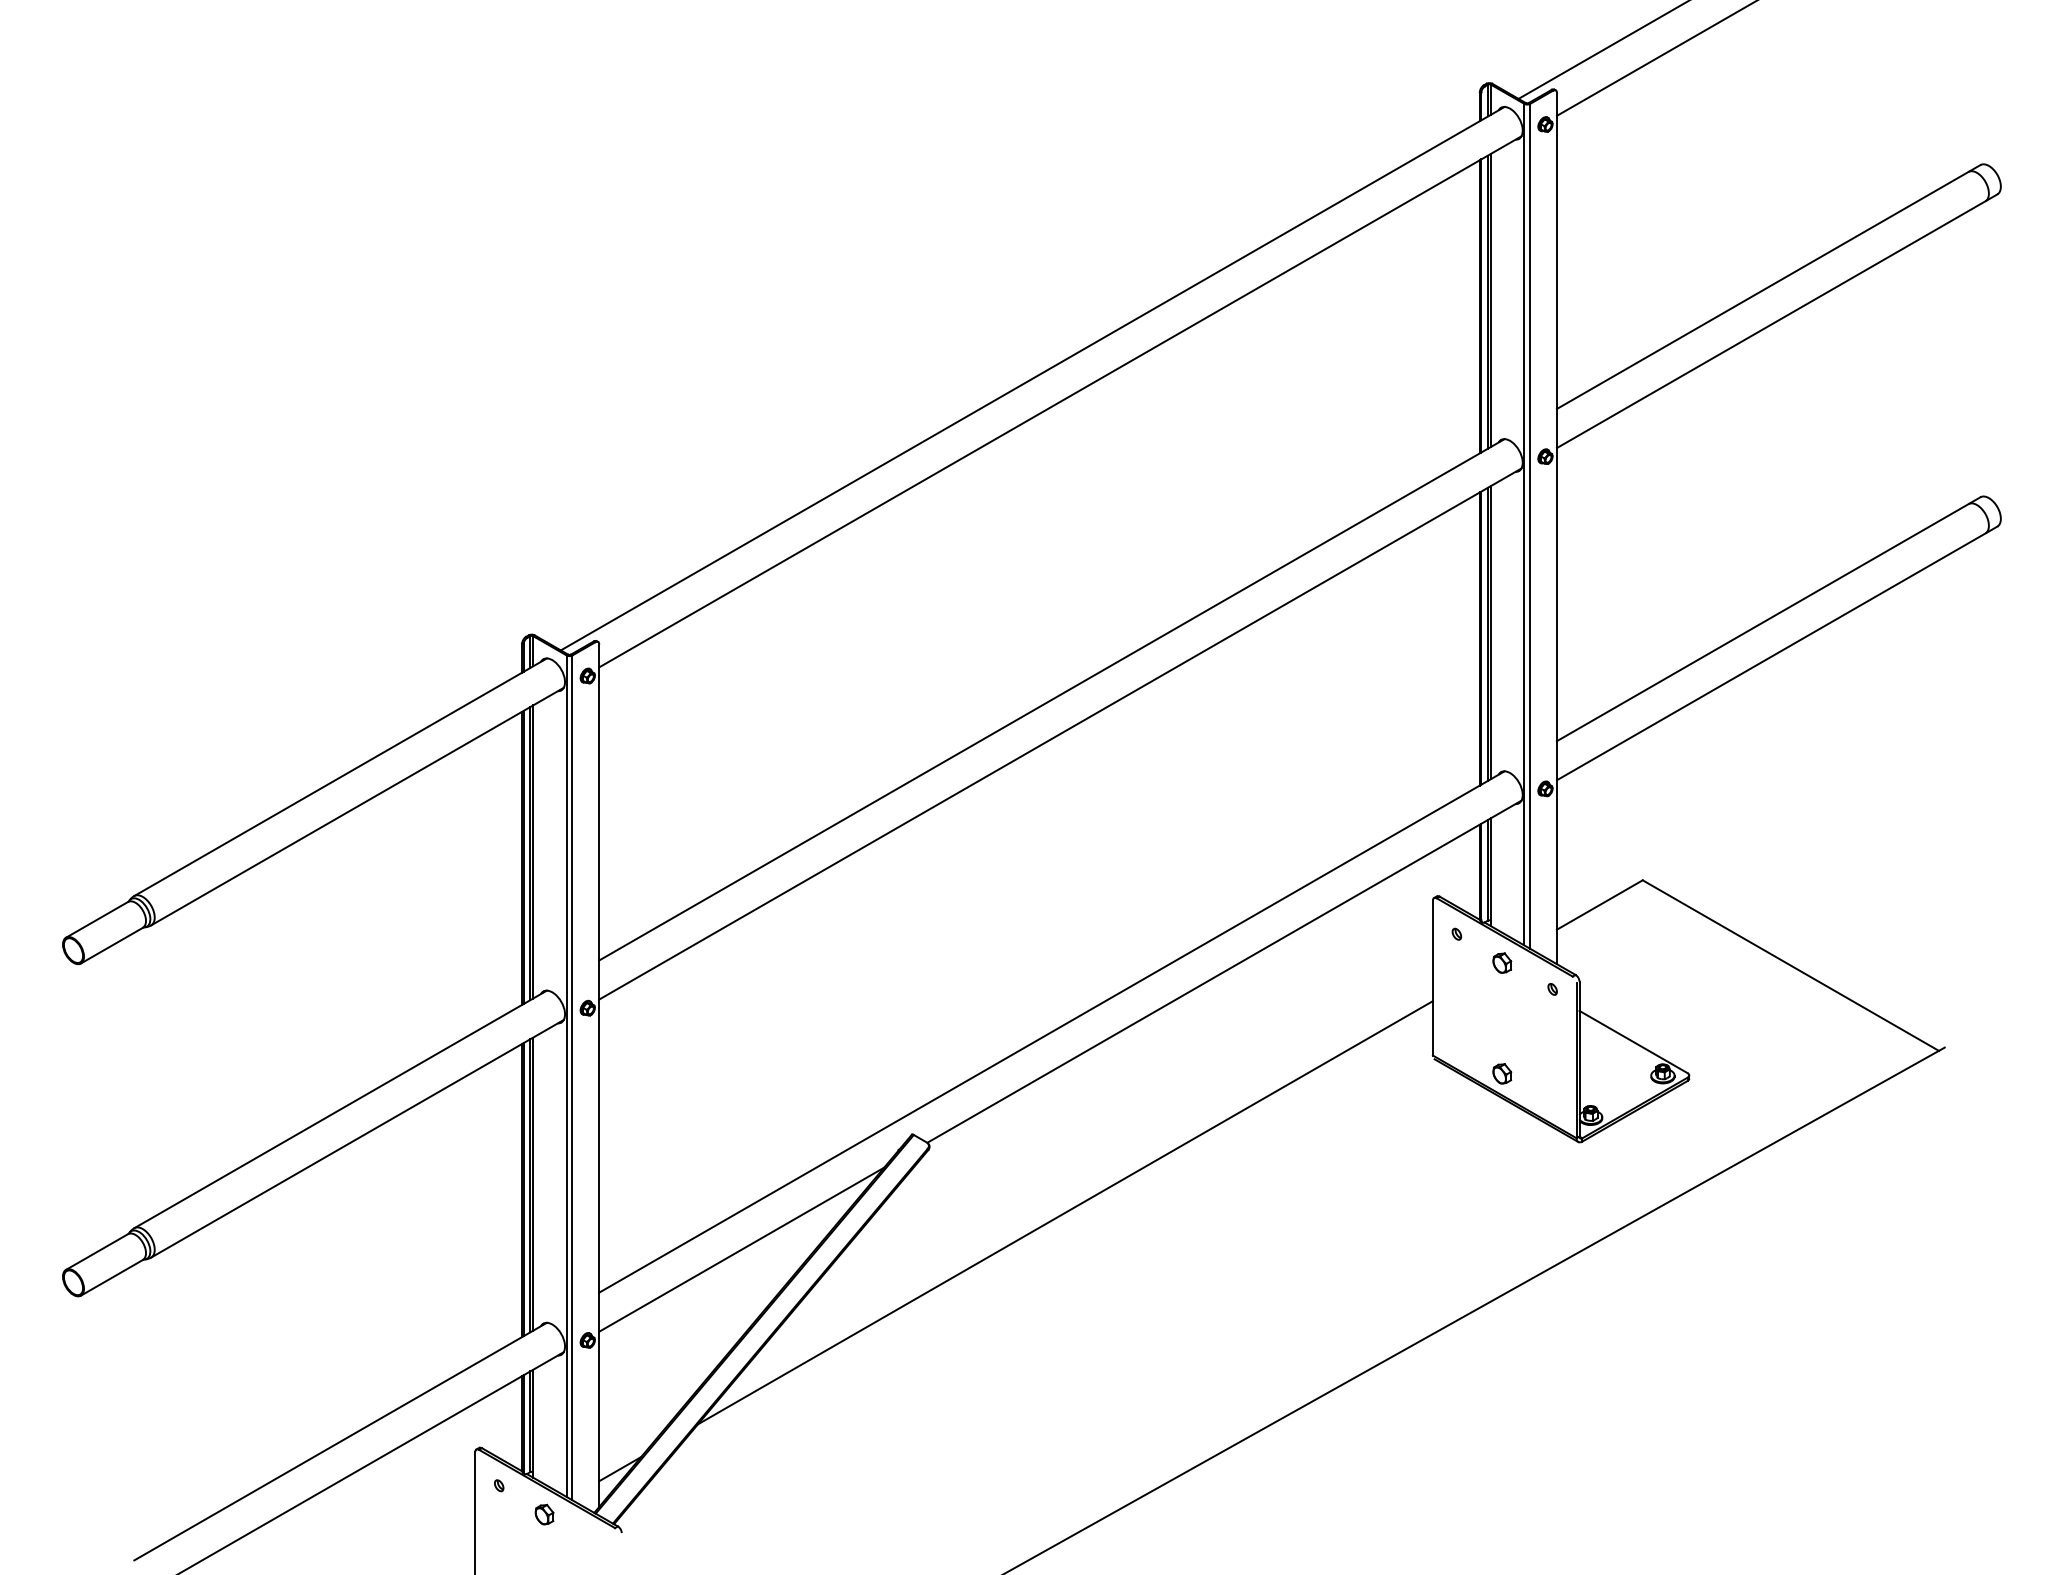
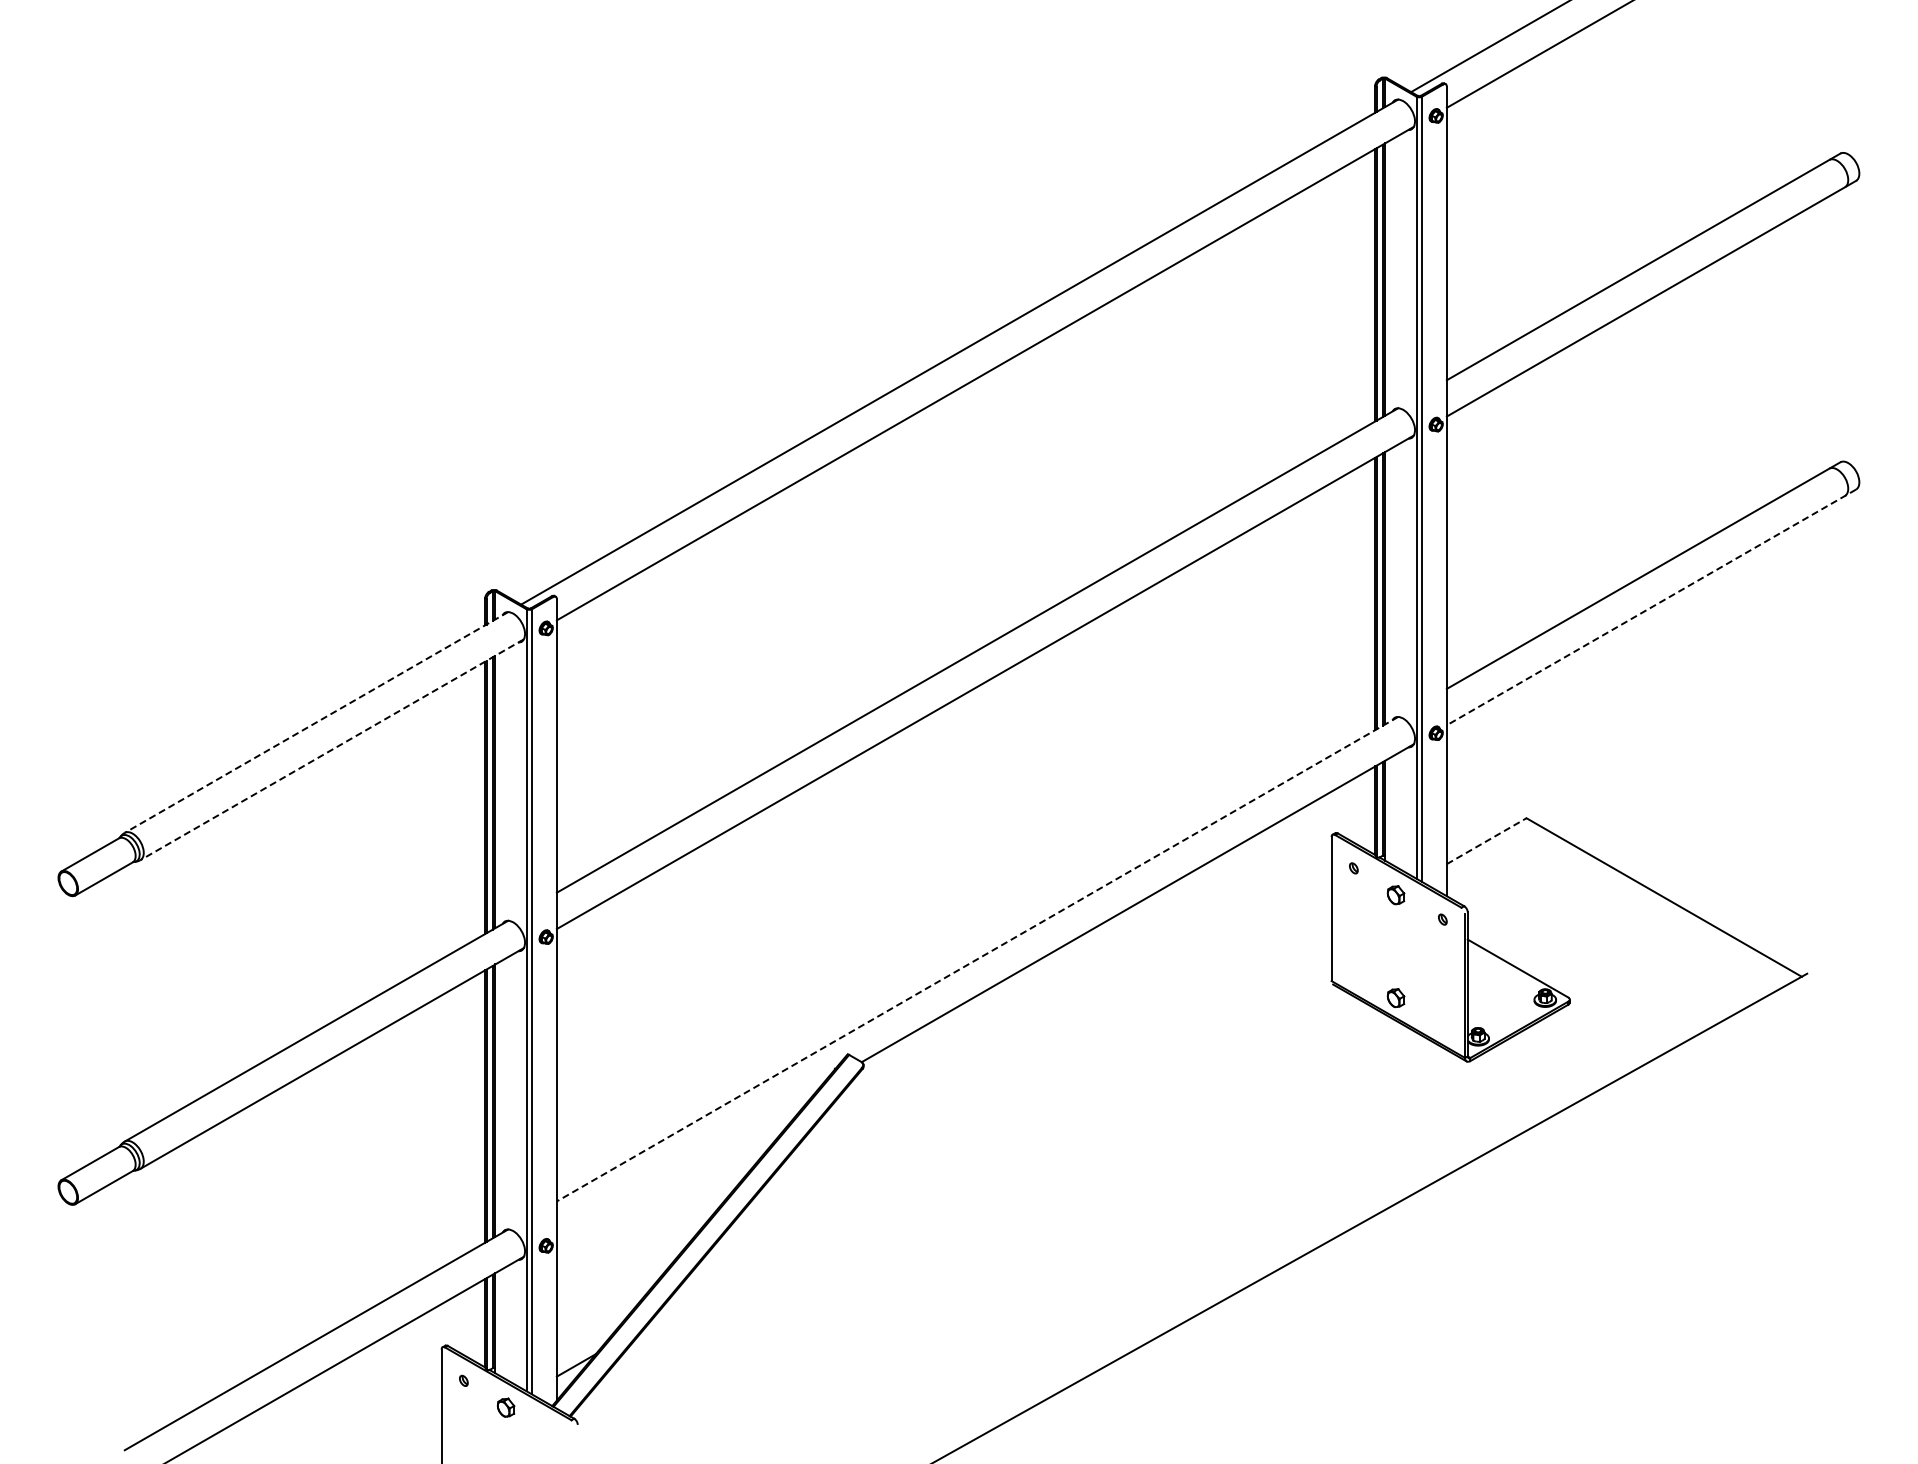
line: (1777, 653) -> (1651, 607), solid -> dashed
line: (340, 777) -> (316, 722), solid -> dashed
line: (356, 807) -> (331, 750), solid -> dashed
line: (1599, 905) -> (1486, 841), solid -> dashed
line: (1051, 1032) -> (977, 959), solid -> dashed
line: (1064, 1212) -> (989, 1126), removed
line: (740, 1249) -> (688, 1161), removed

